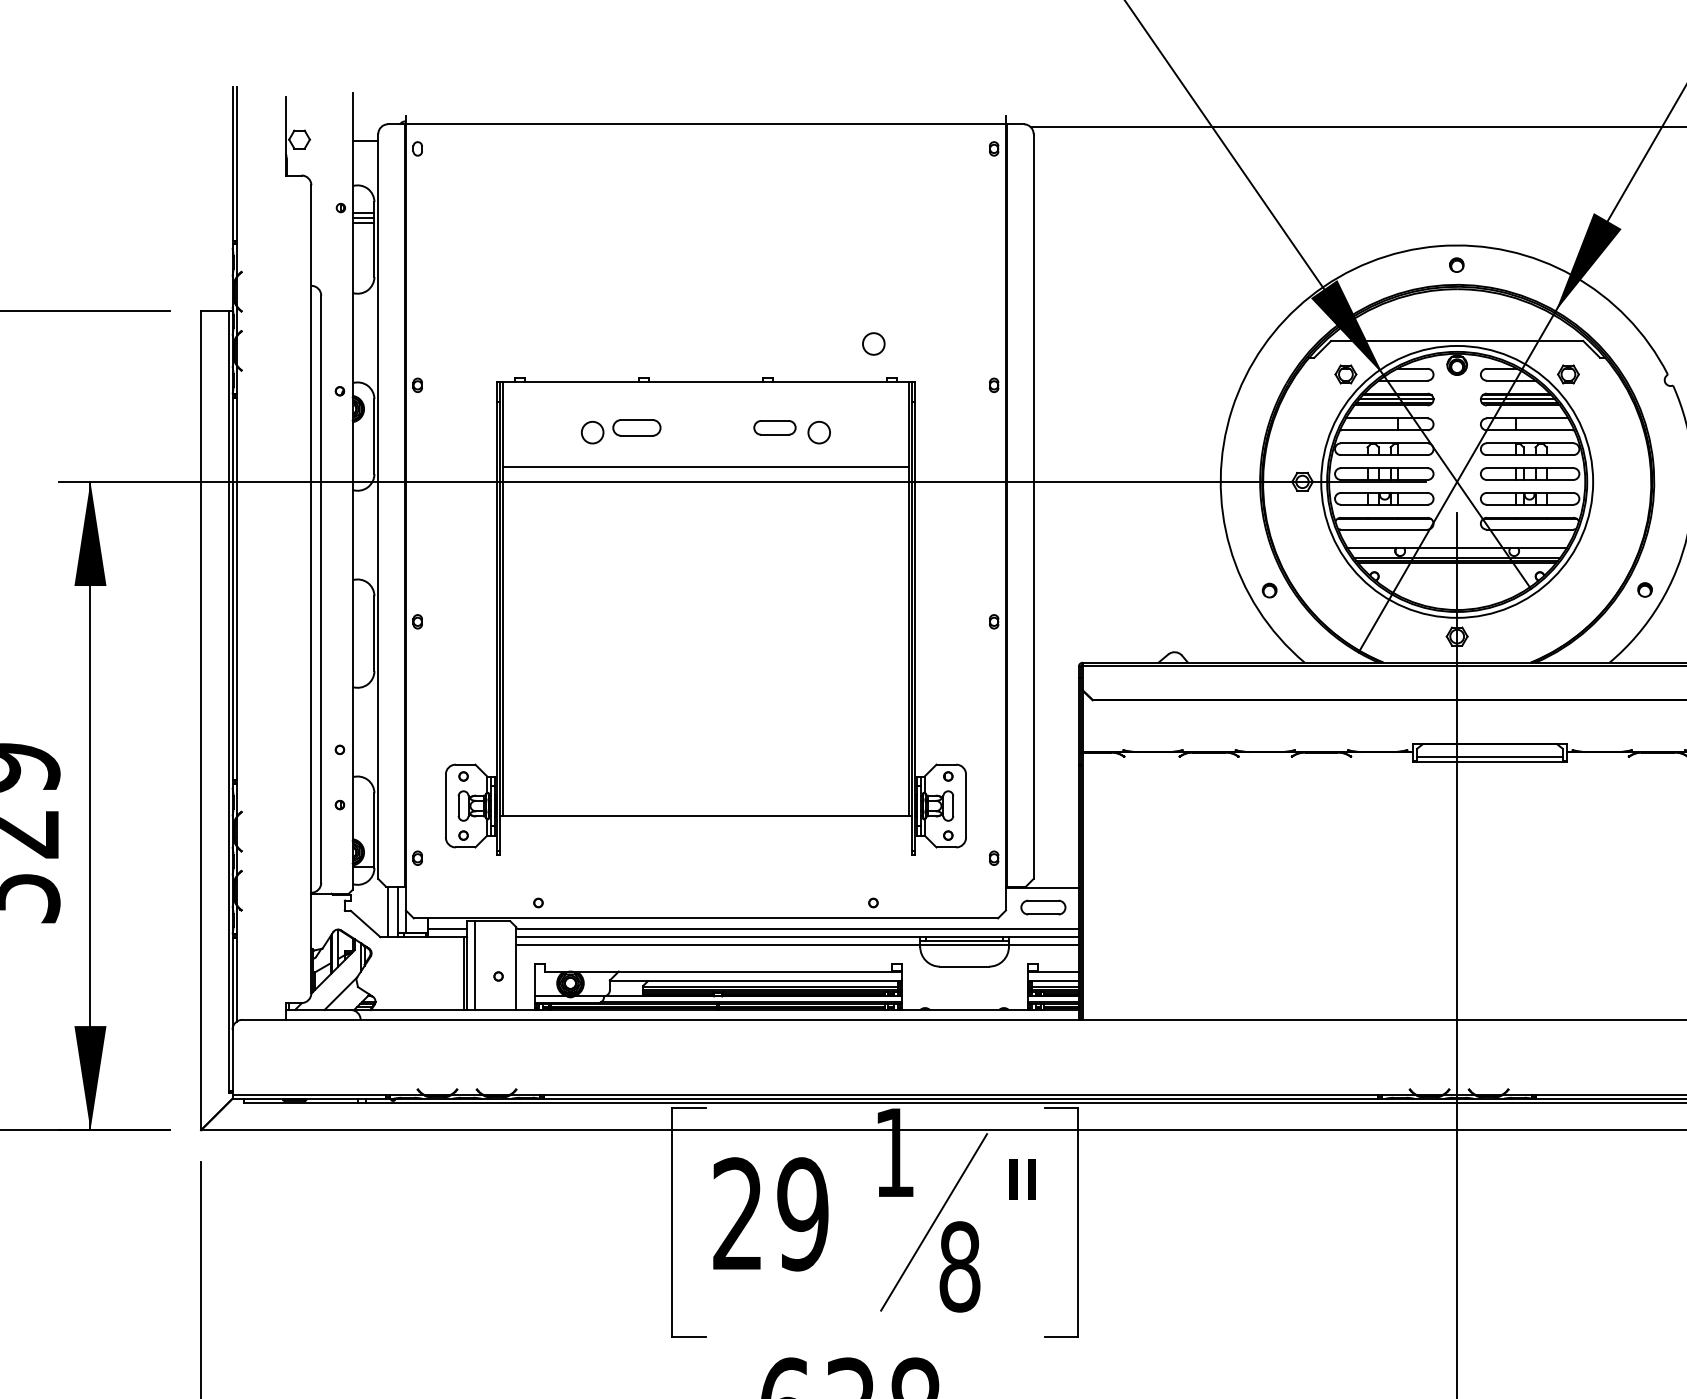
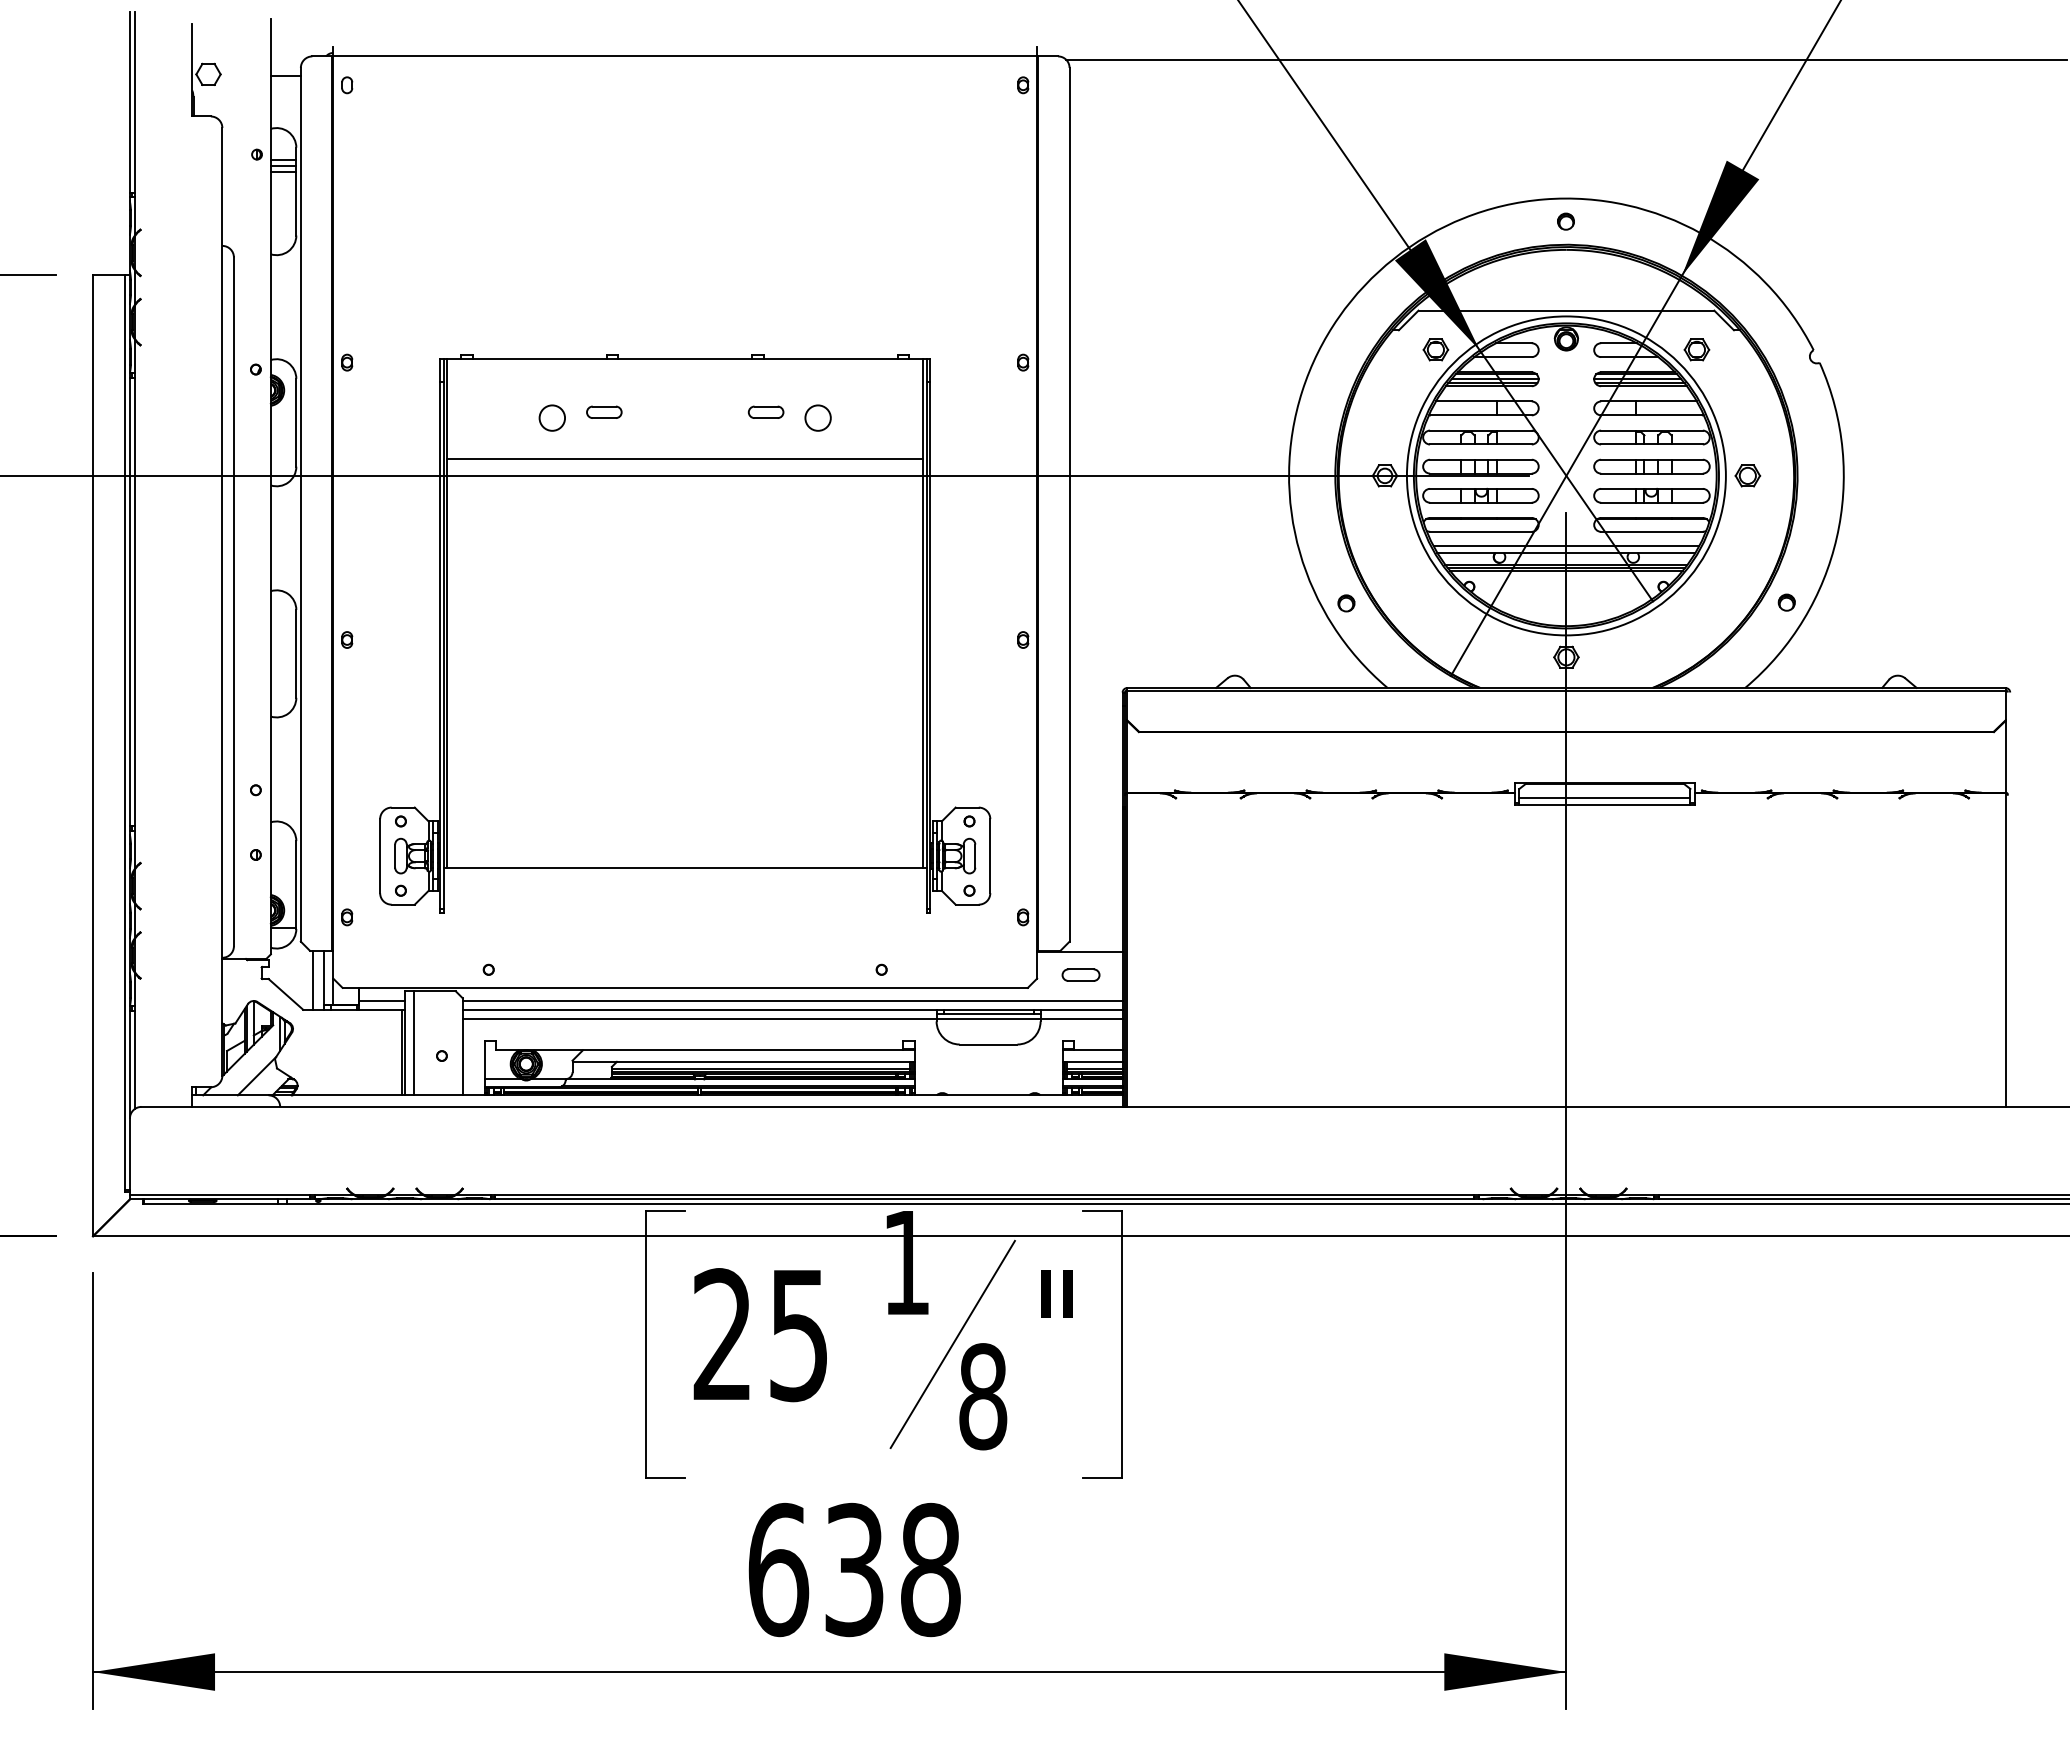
circle: (873, 343) -> (881, 313), removed
part: (637, 427) -> (604, 411), size x0.62
part: (774, 427) -> (765, 411), size x0.71
part: (1611, 481) -> (1747, 475), added
line: (1457, 542) -> (1566, 546), added
part: (1042, 906) -> (1080, 974), size x0.71
text: (802, 1214) -> (798, 1335), 29 -> 25

